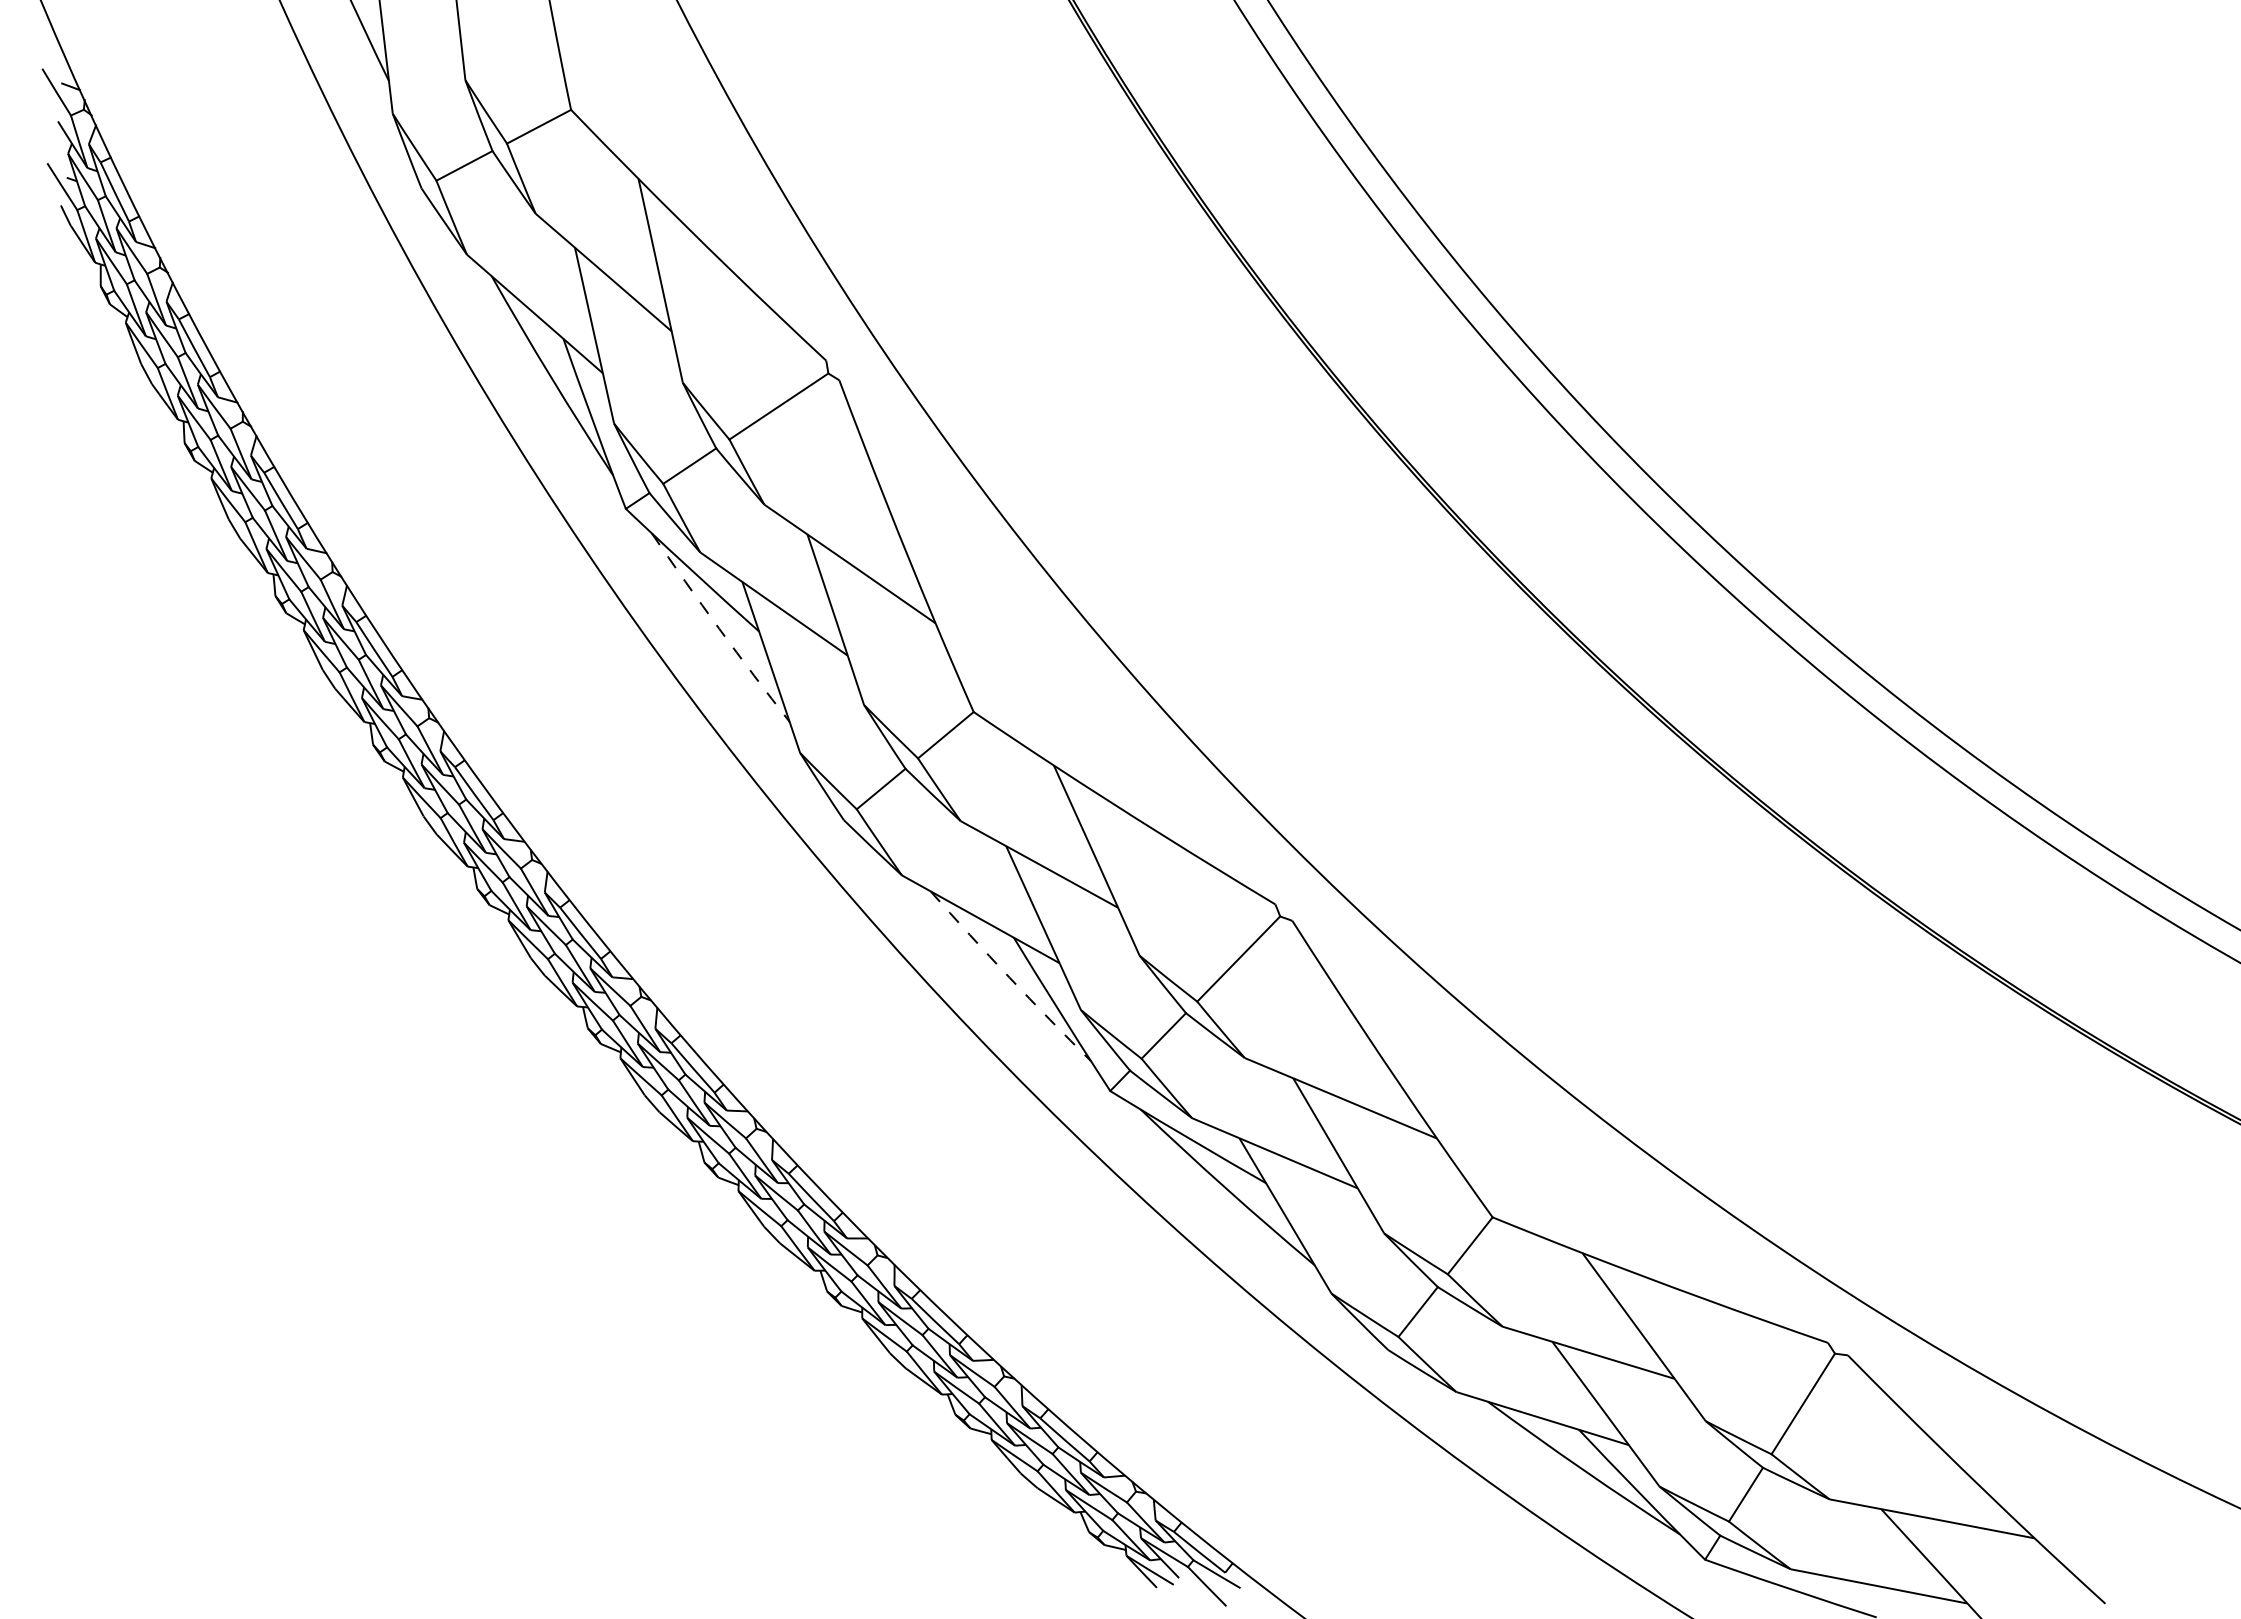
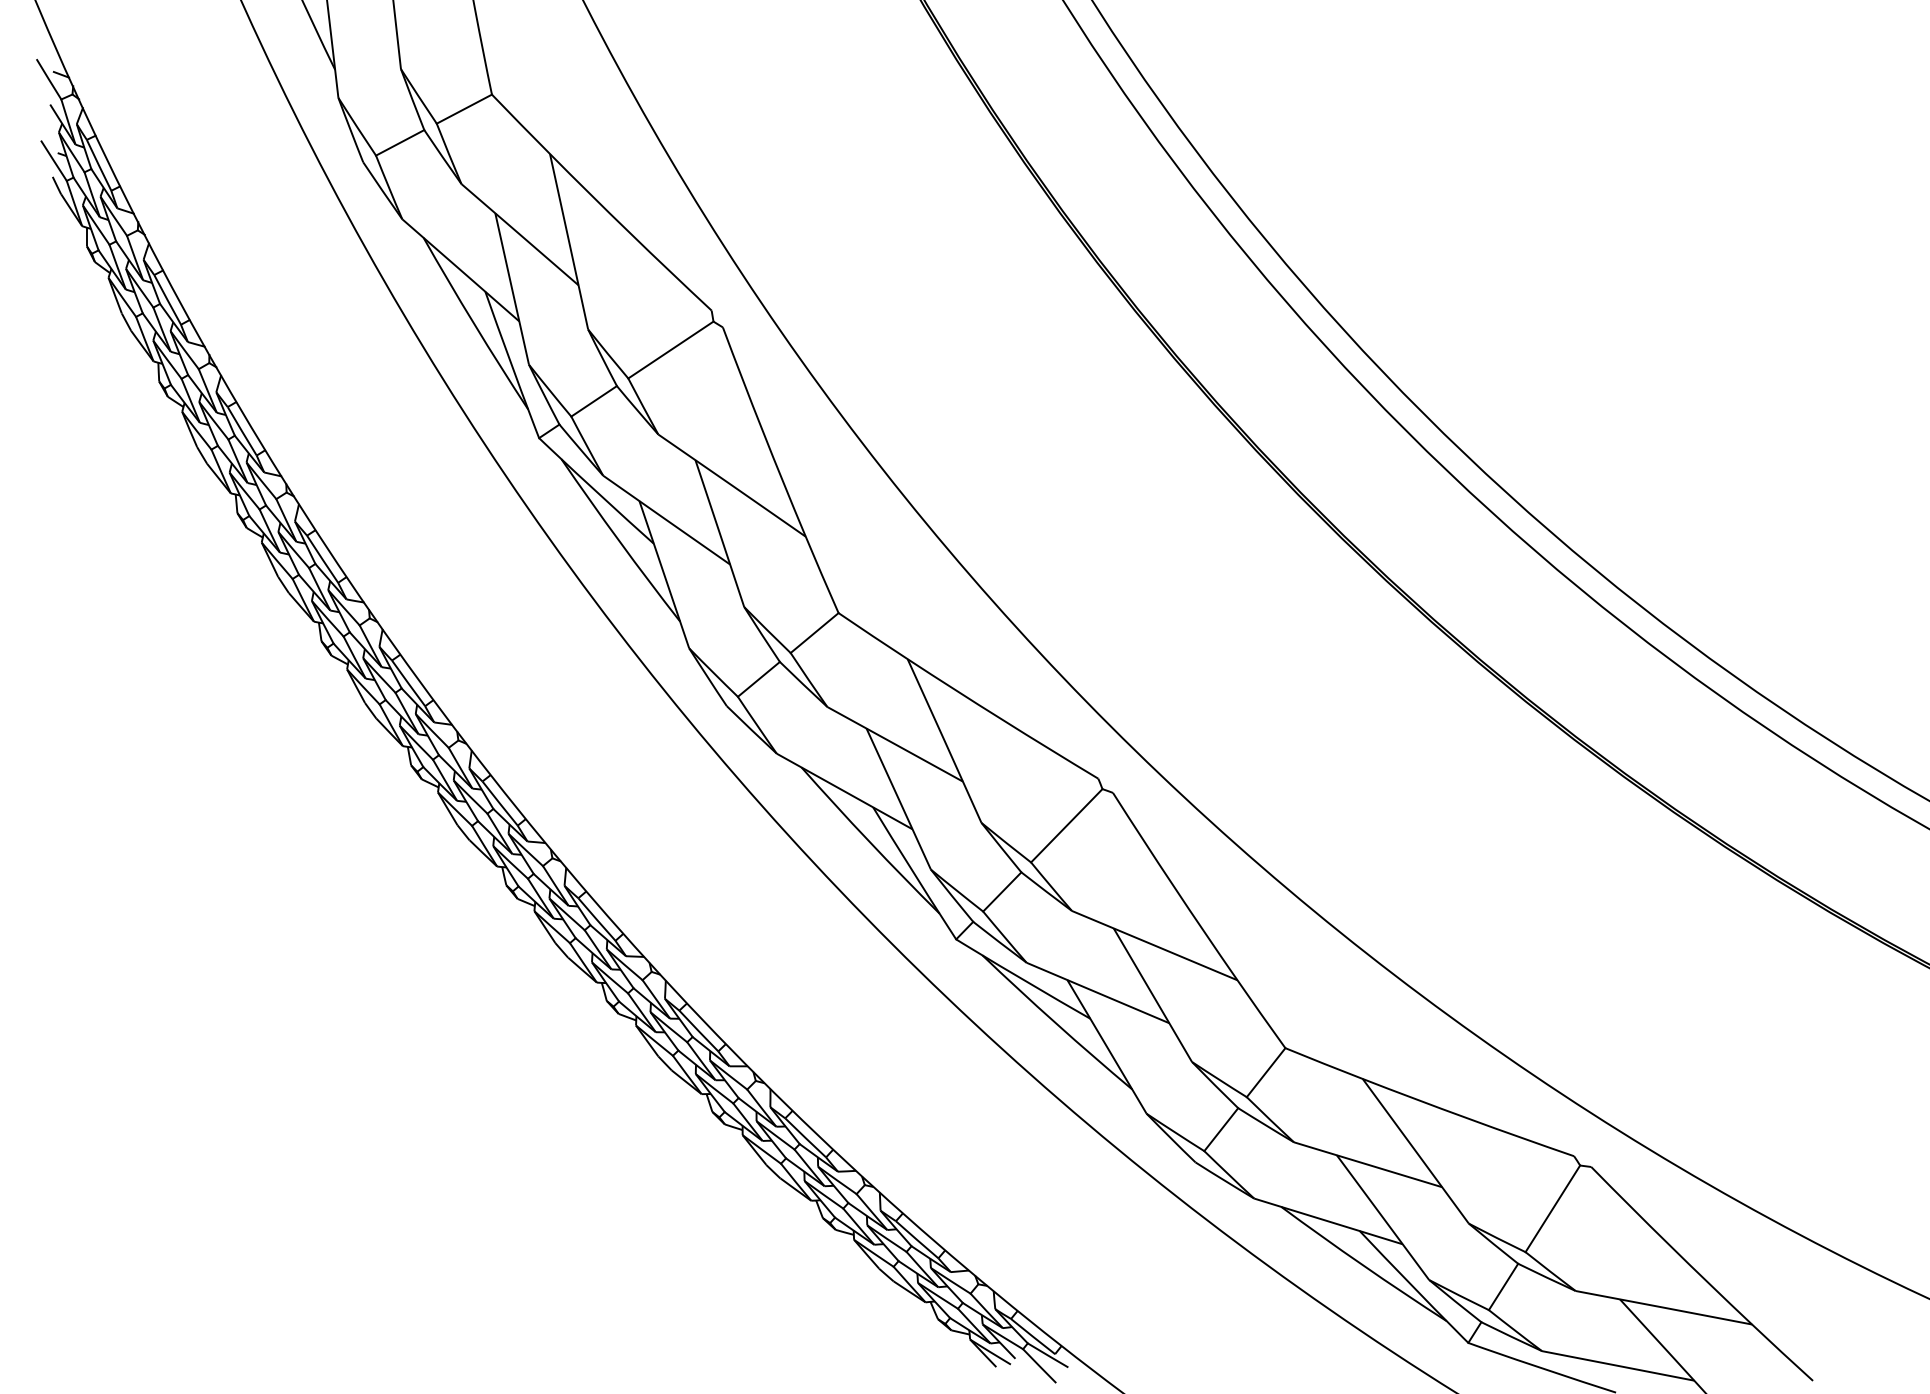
arc: (719, 628) -> (619, 541), dashed -> solid
arc: (1009, 977) -> (869, 841), dashed -> solid

